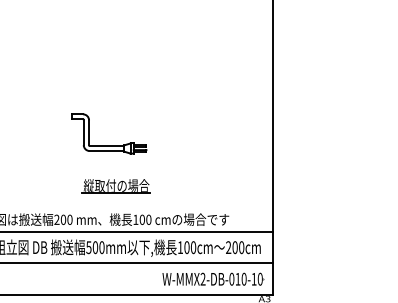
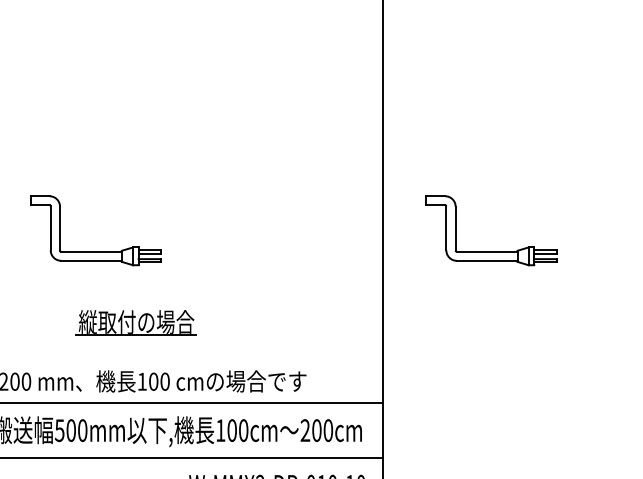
part: (334, 145) -> (491, 251), added
part: (115, 186) -> (134, 323), moved

